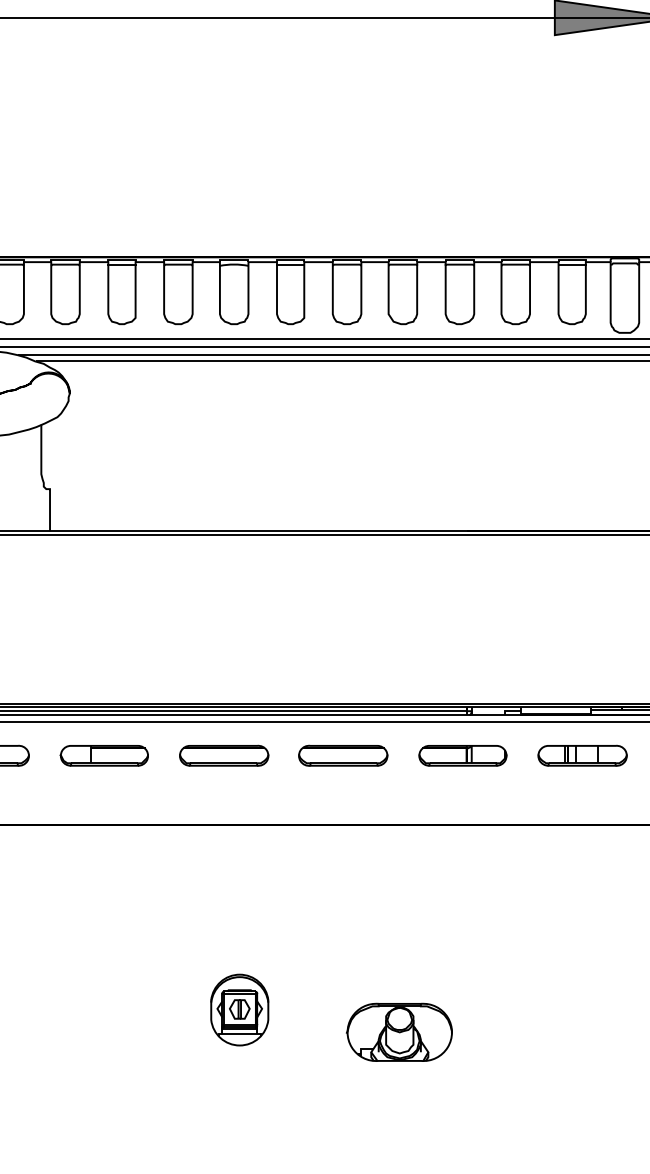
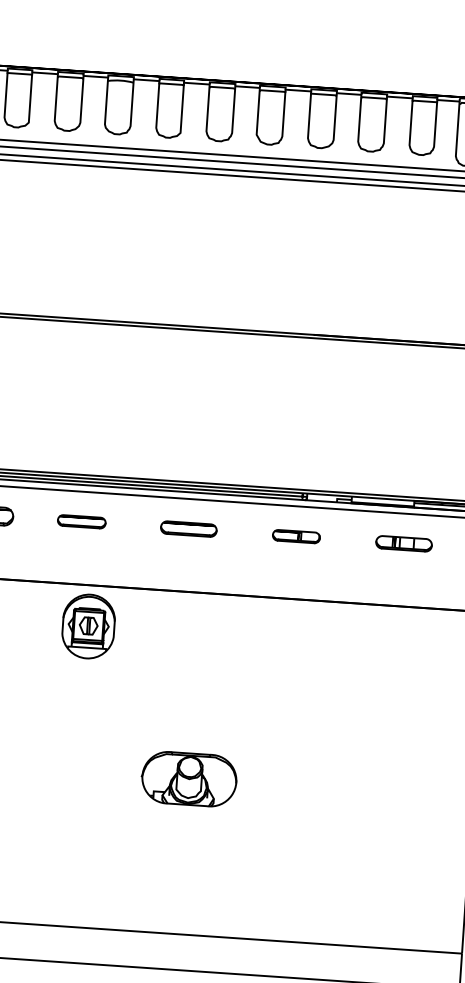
part: (224, 755) -> (81, 521), size x0.6
part: (343, 755) -> (189, 528), size x0.7
part: (462, 755) -> (296, 536), size x0.6
part: (582, 755) -> (404, 543), size x0.7
part: (239, 1009) -> (88, 626), moved
part: (399, 1031) -> (189, 778), moved

